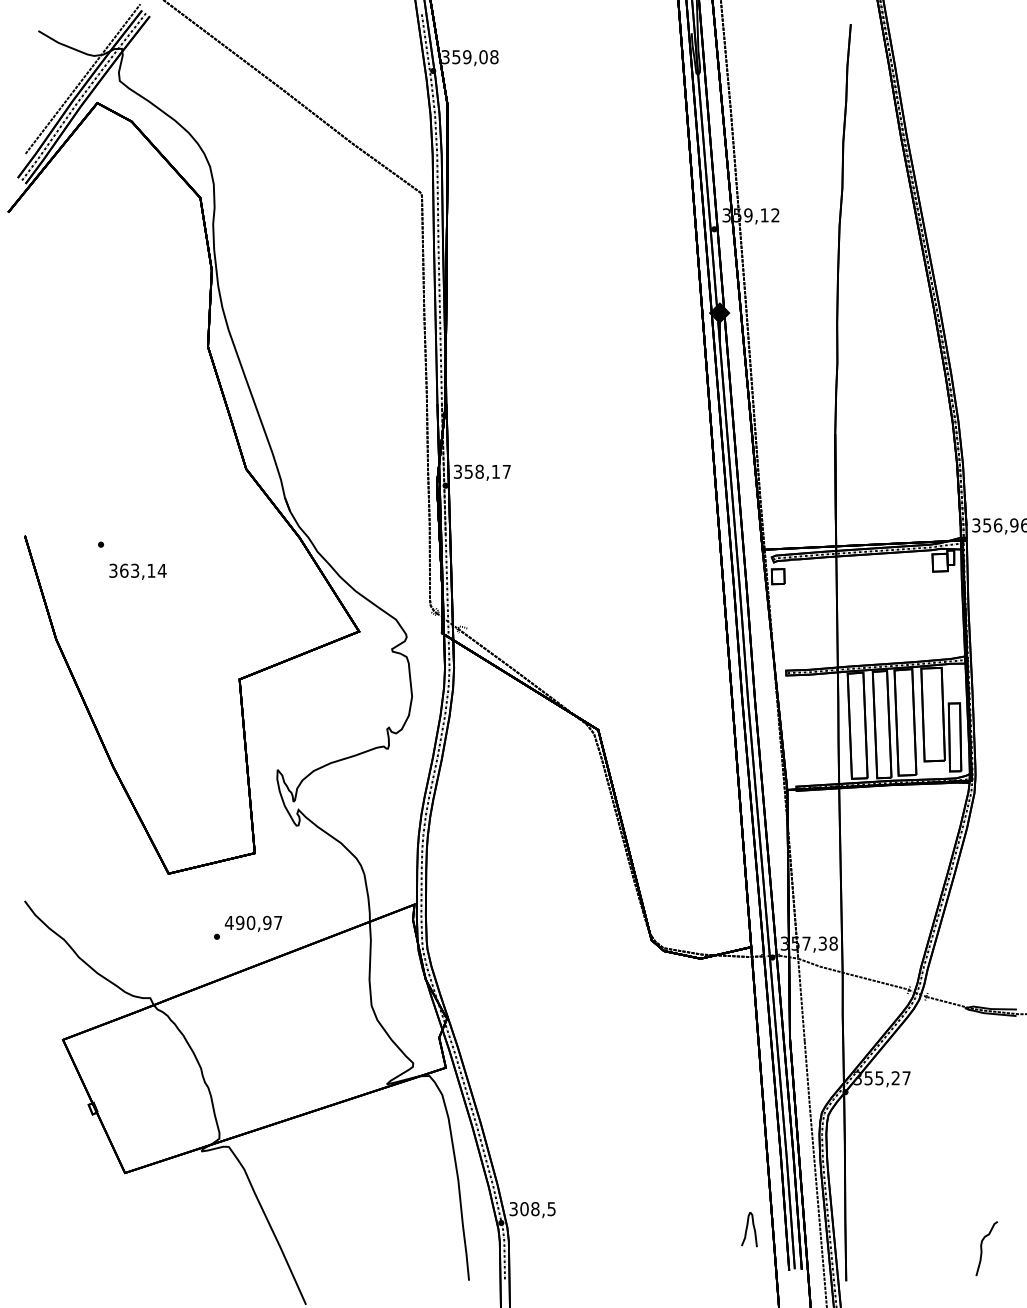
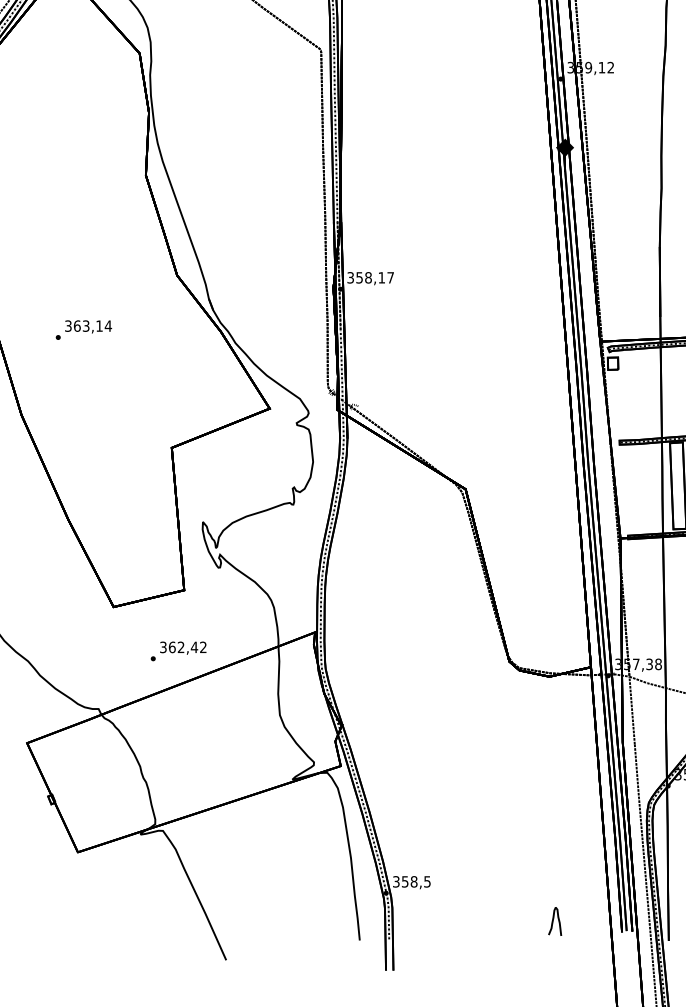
text: (137, 571) -> (88, 326), moved
text: (253, 922) -> (183, 647), 490,97 -> 362,42
text: (524, 1209) -> (405, 882), 308,5 -> 358,5
curve: (747, 1229) -> (553, 921), moved

